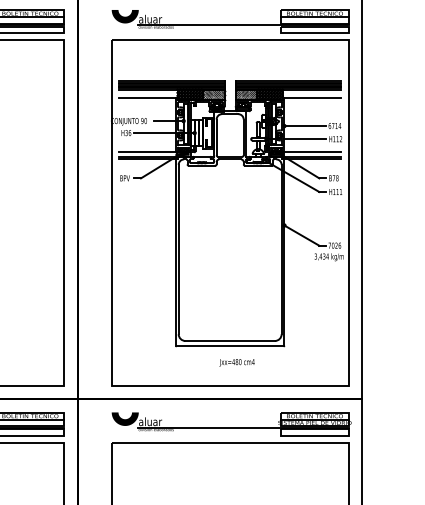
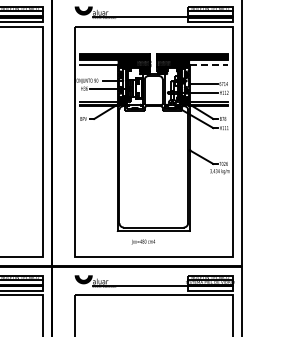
line: (313, 98) -> (209, 65), solid -> dashed
text: (235, 361) -> (142, 241), moved

